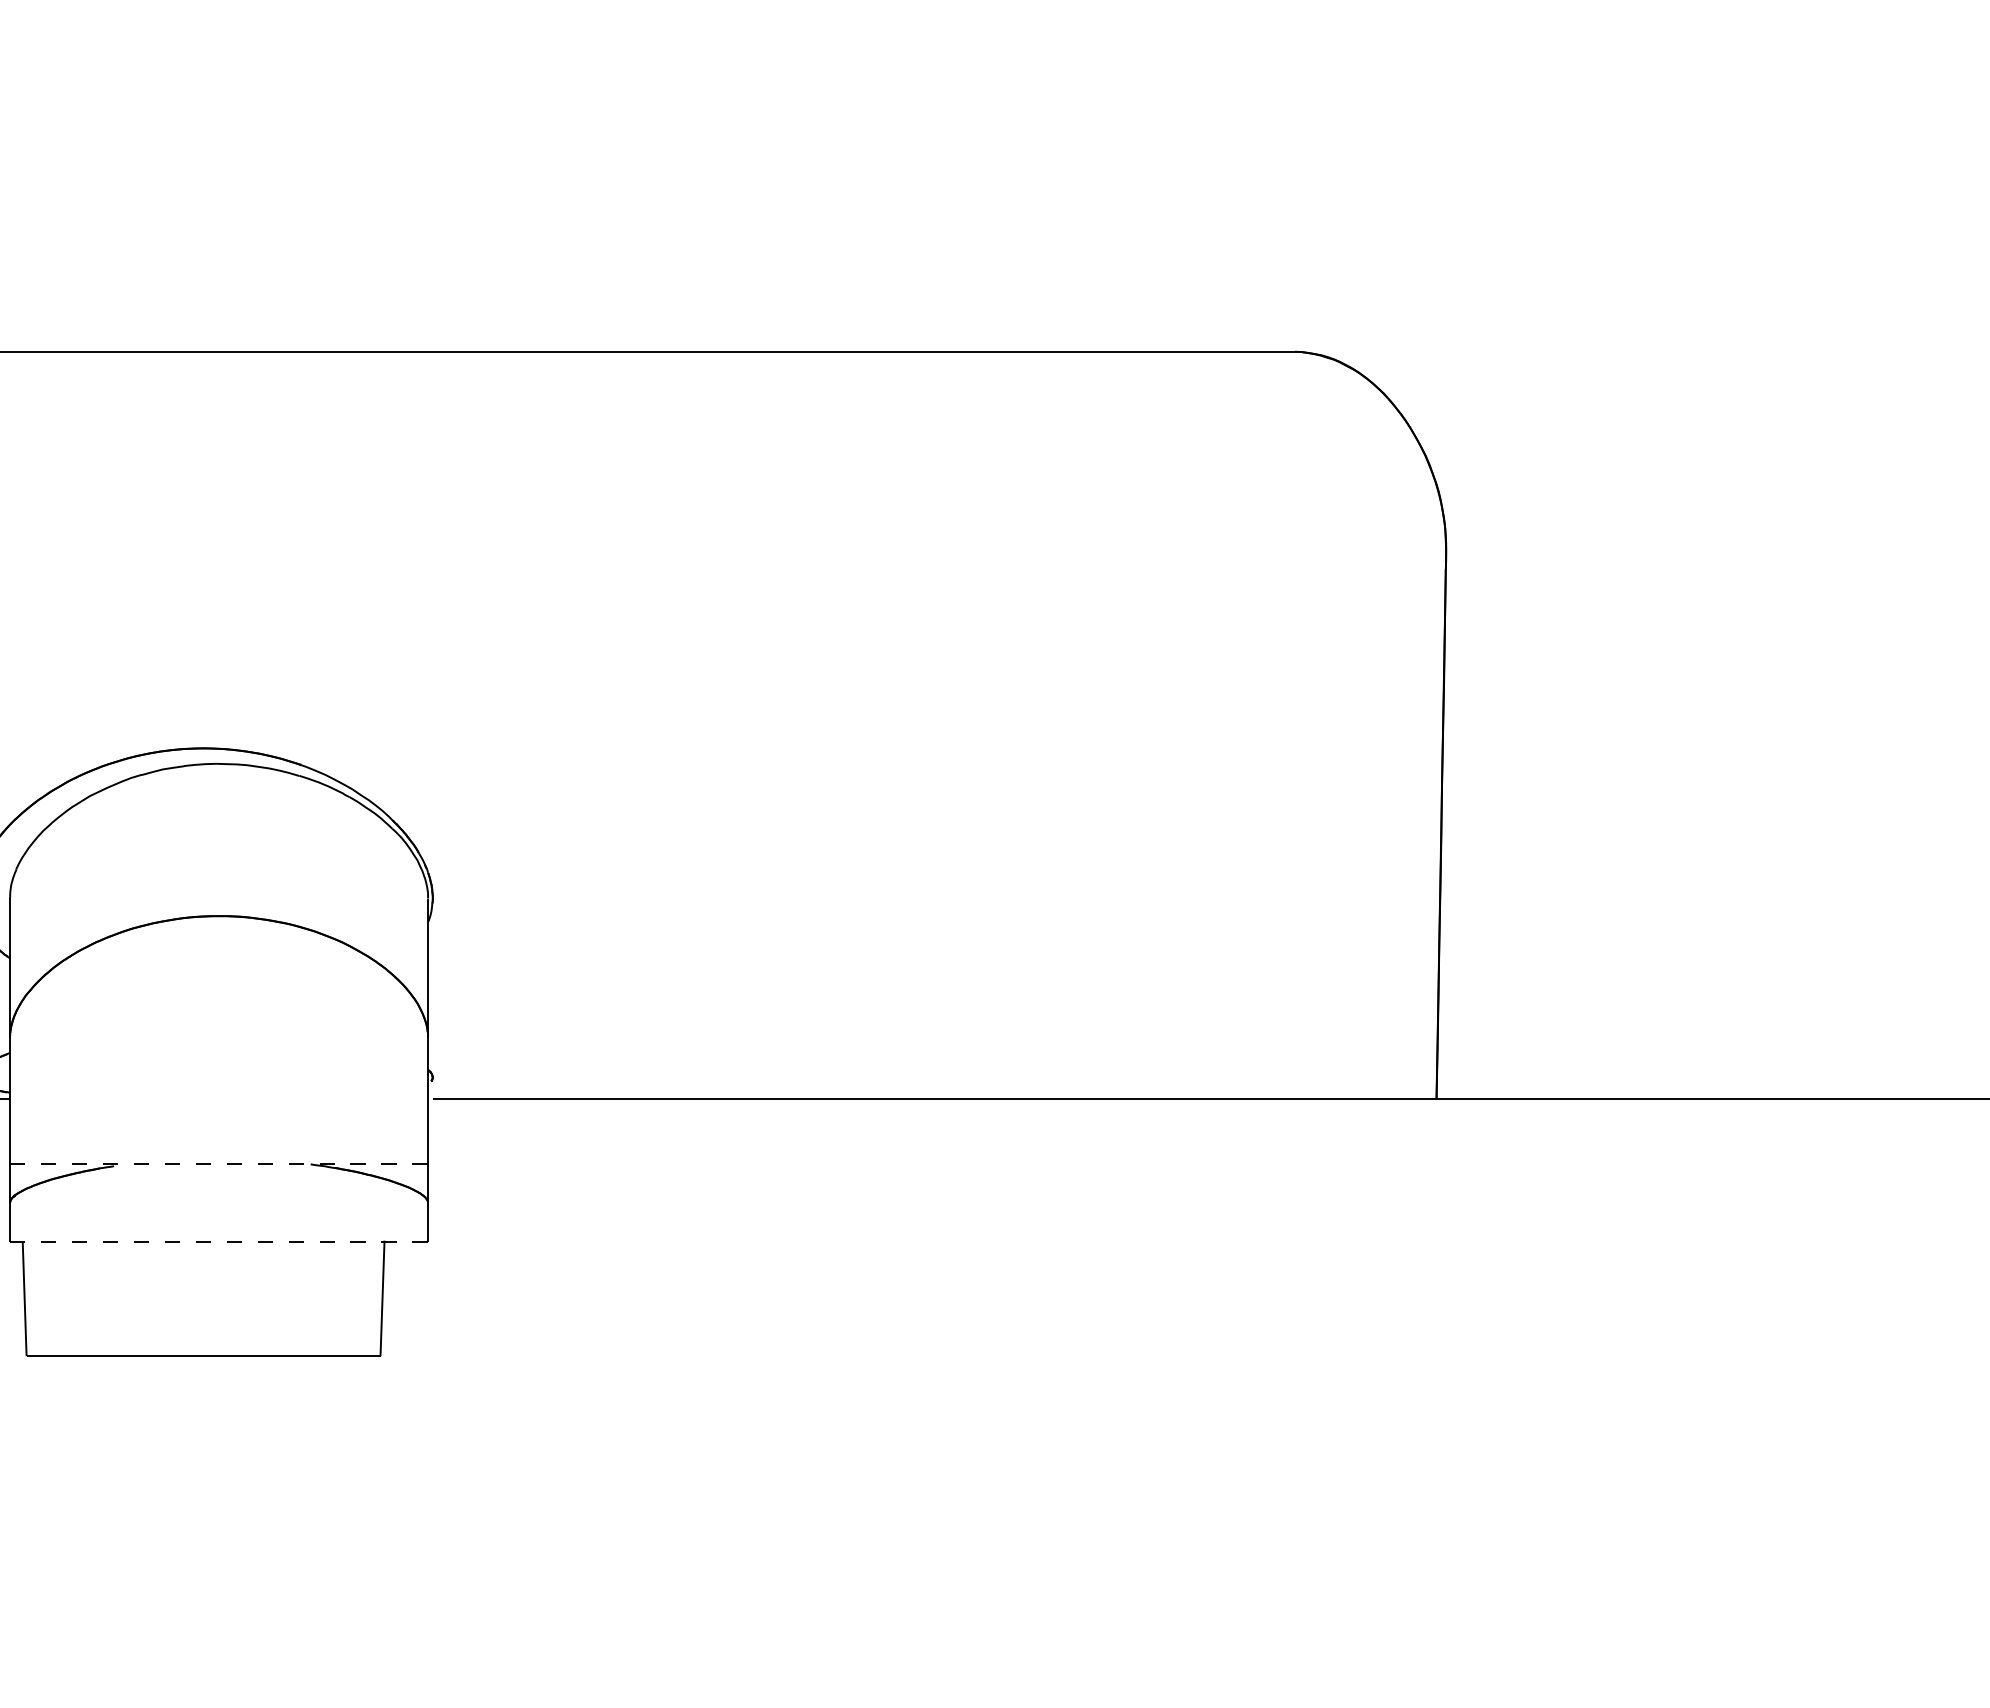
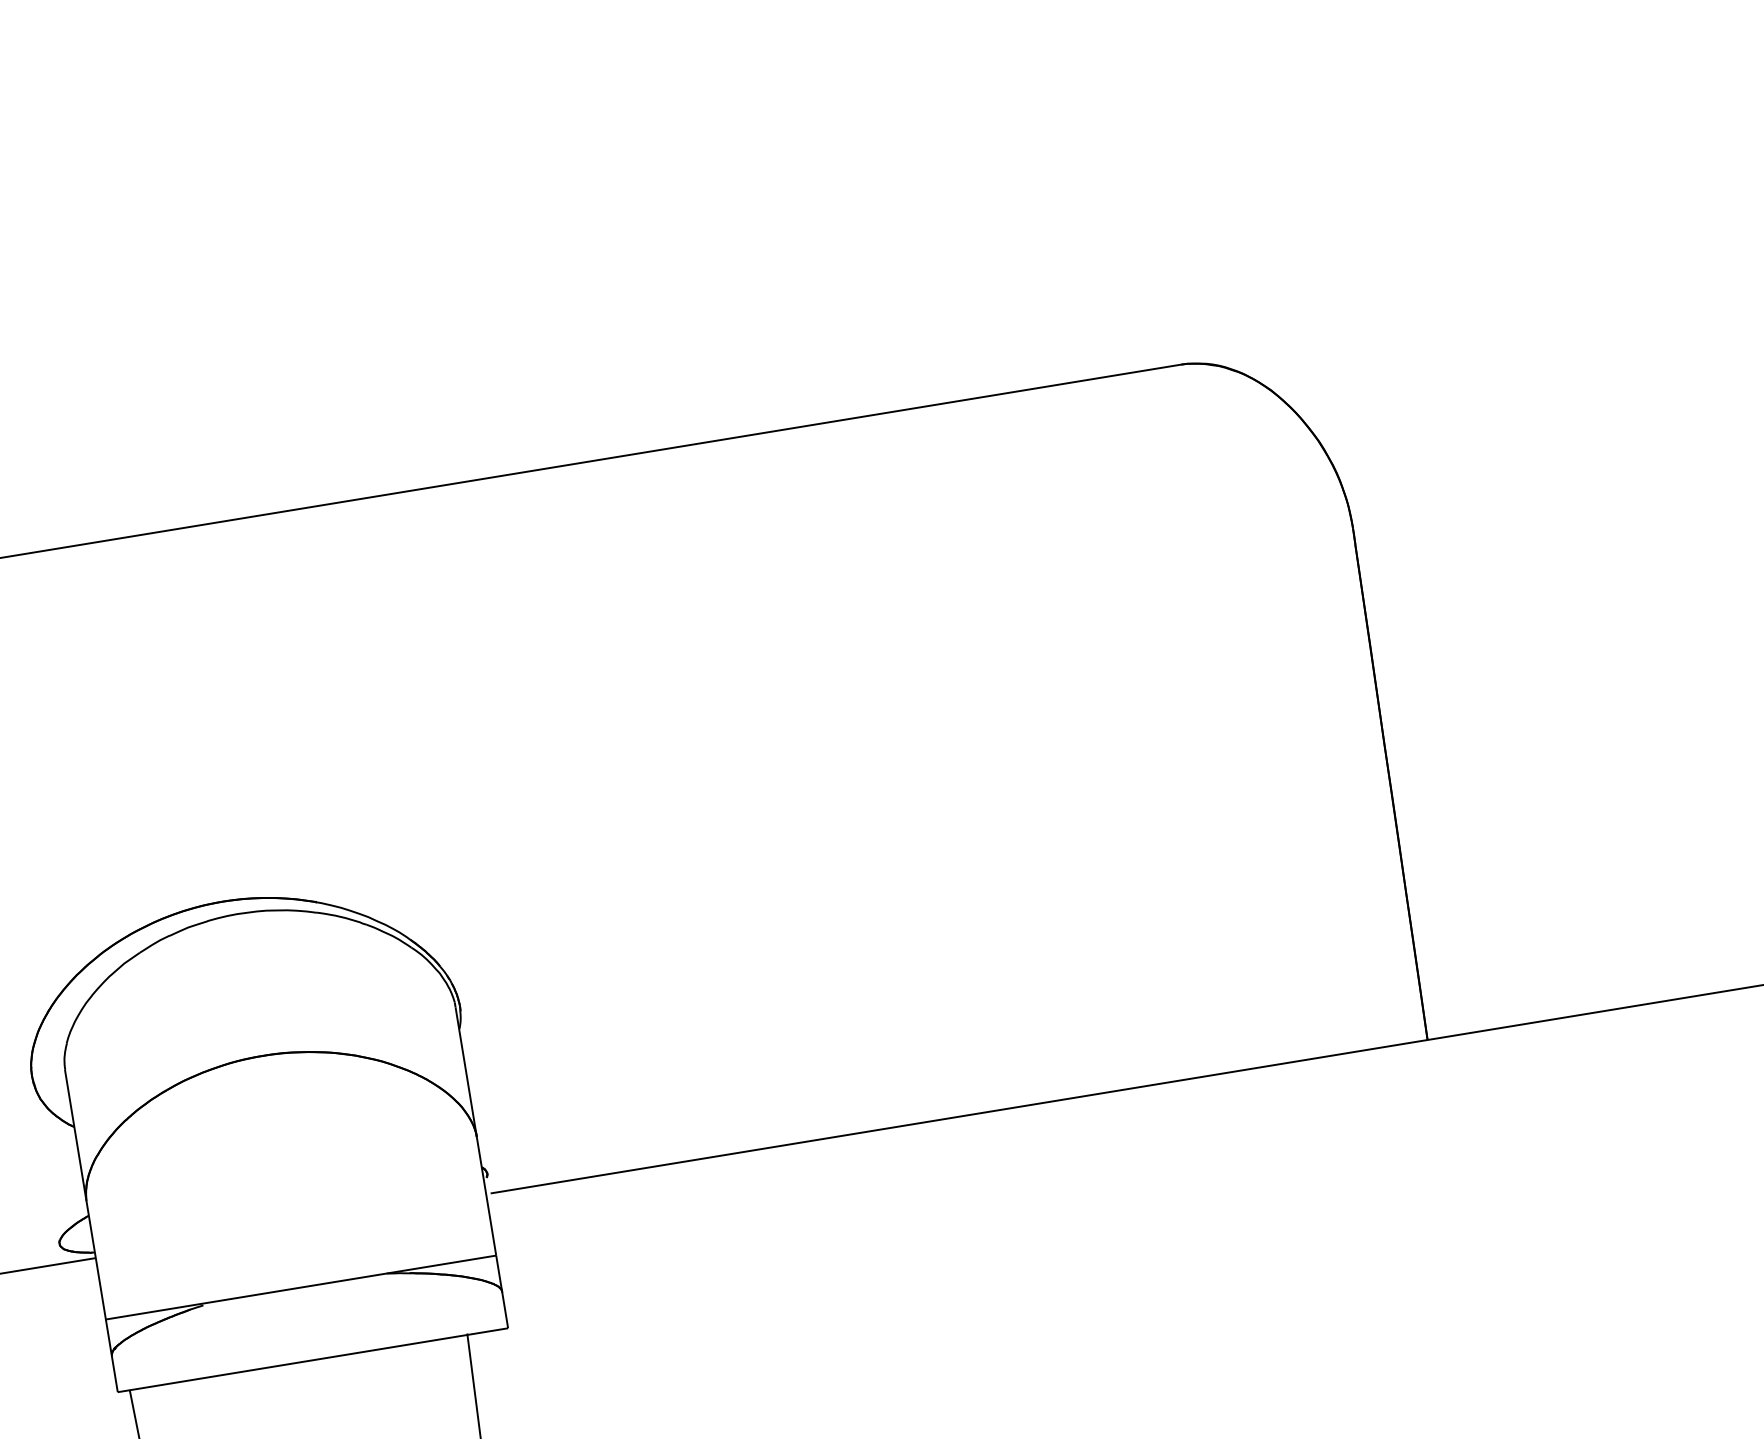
line: (219, 1164) -> (301, 1287), dashed -> solid
line: (219, 1242) -> (313, 1360), dashed -> solid

